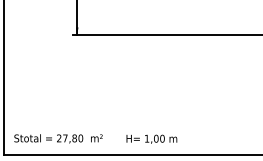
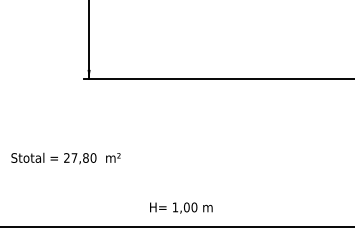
text: (58, 138) -> (65, 158), moved

